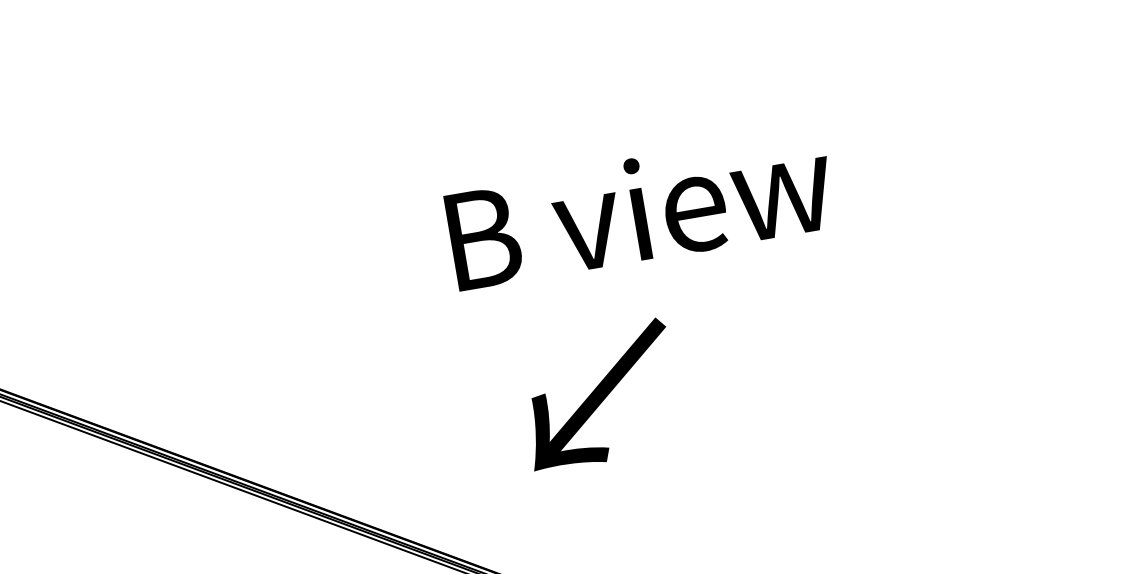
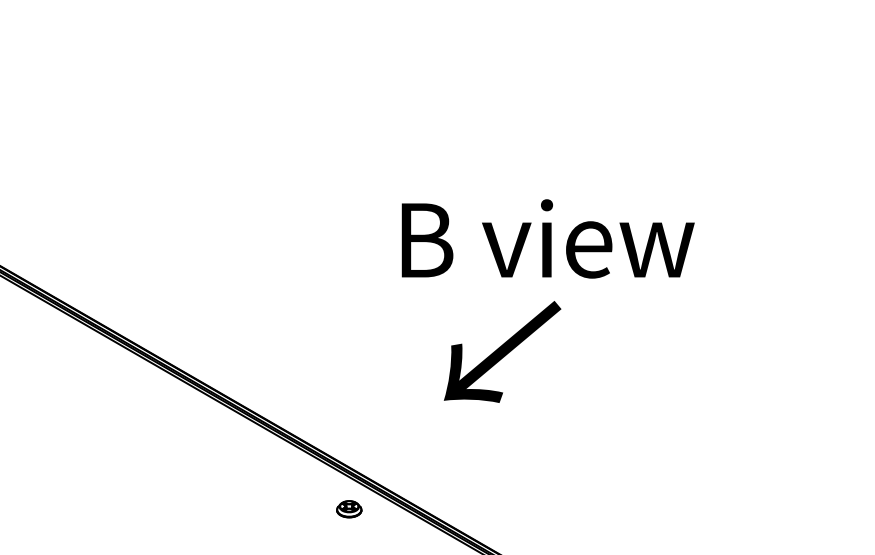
text: (599, 394) -> (502, 351), moved

